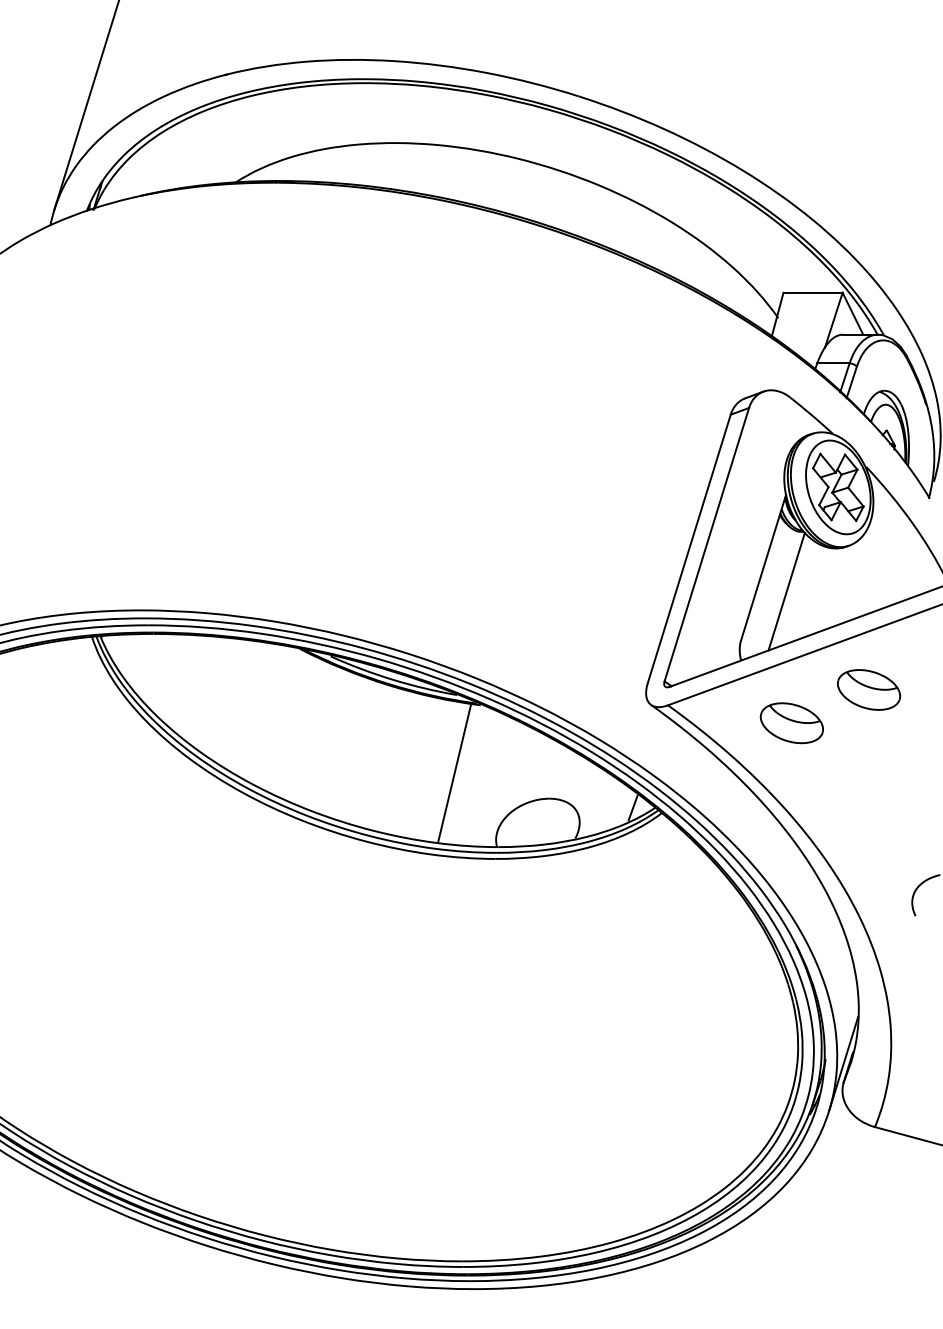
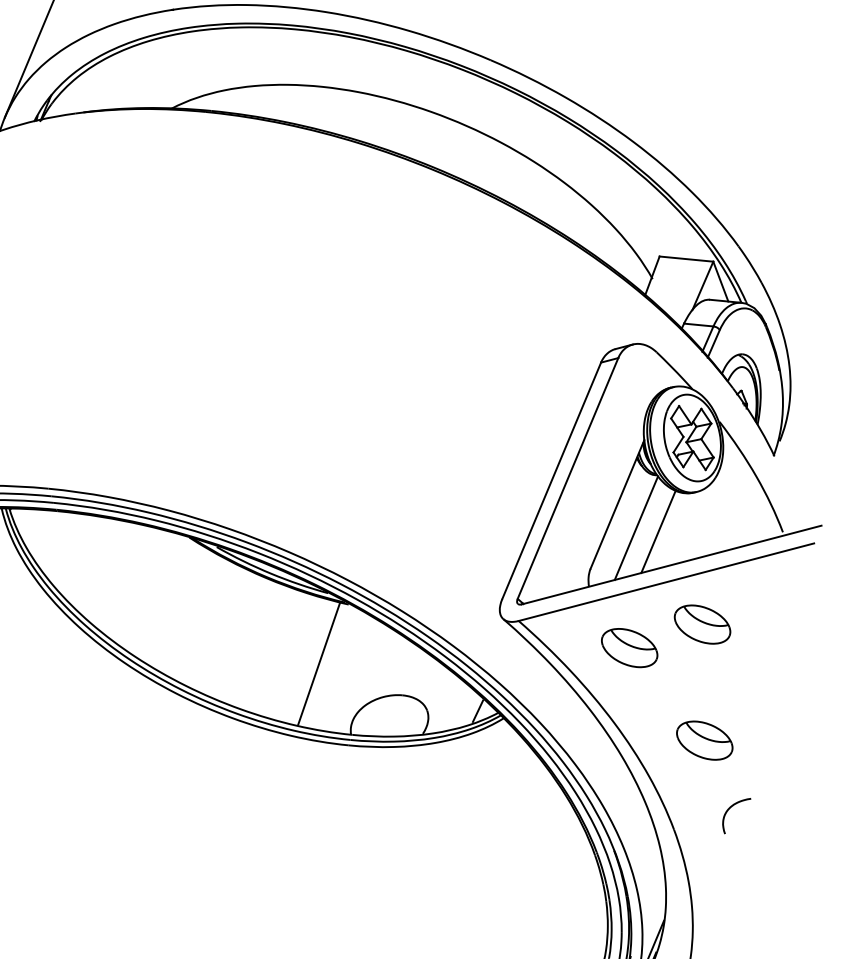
line: (810, 593) -> (657, 531), added
part: (883, 816) -> (704, 740), added

